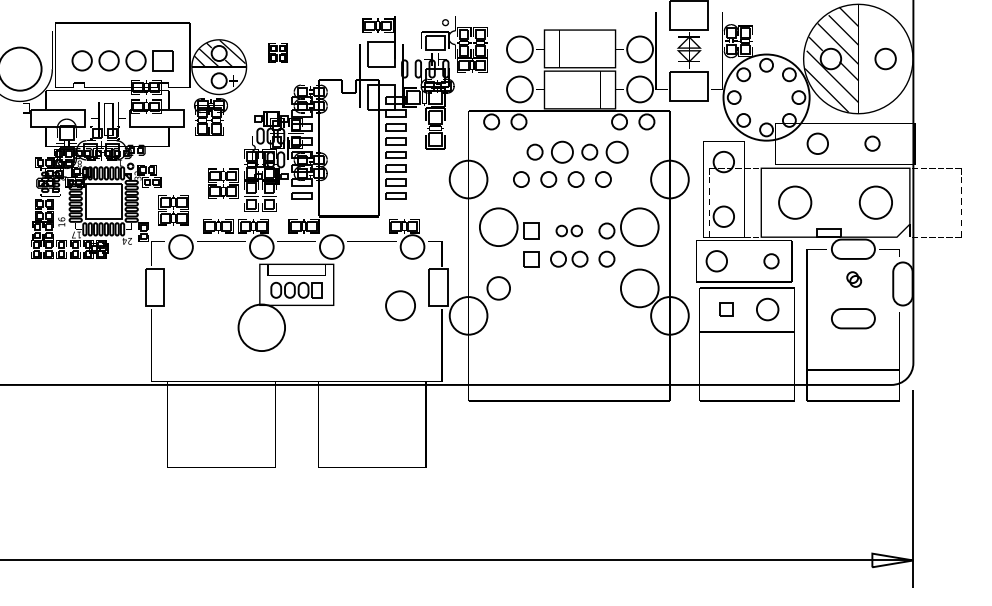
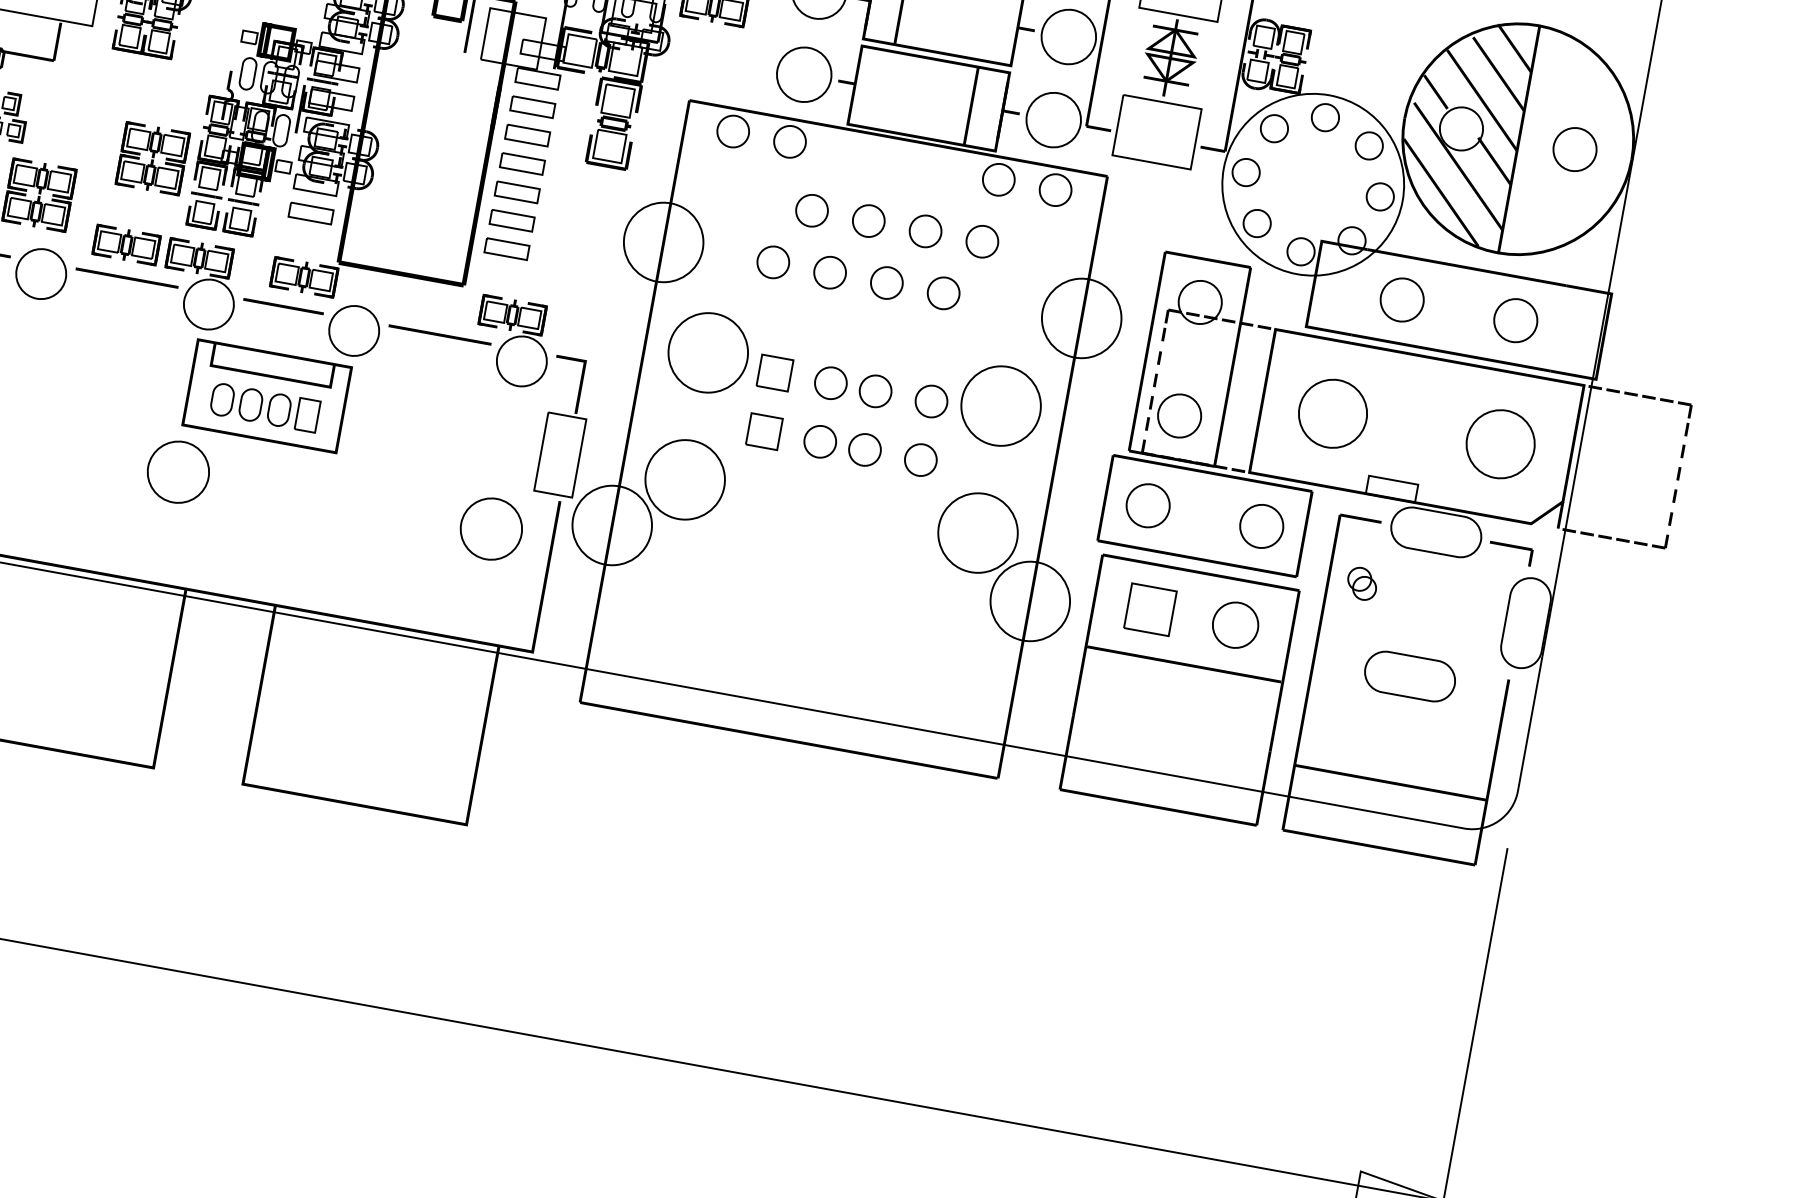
circle: (872, 143) -> (1515, 320), size x1.43
circle: (562, 151) -> (869, 219), size x0.71
circle: (616, 151) -> (981, 240), size x0.71
part: (569, 230) -> (853, 386), size x1.43
circle: (771, 261) -> (1261, 526), size x1.43
part: (854, 279) -> (1362, 583), moved
circle: (498, 288) -> (684, 479), size x1.67
circle: (400, 305) -> (491, 528), moved
part: (726, 309) -> (1150, 609), size x1.67
circle: (261, 327) -> (177, 471), size x0.62

